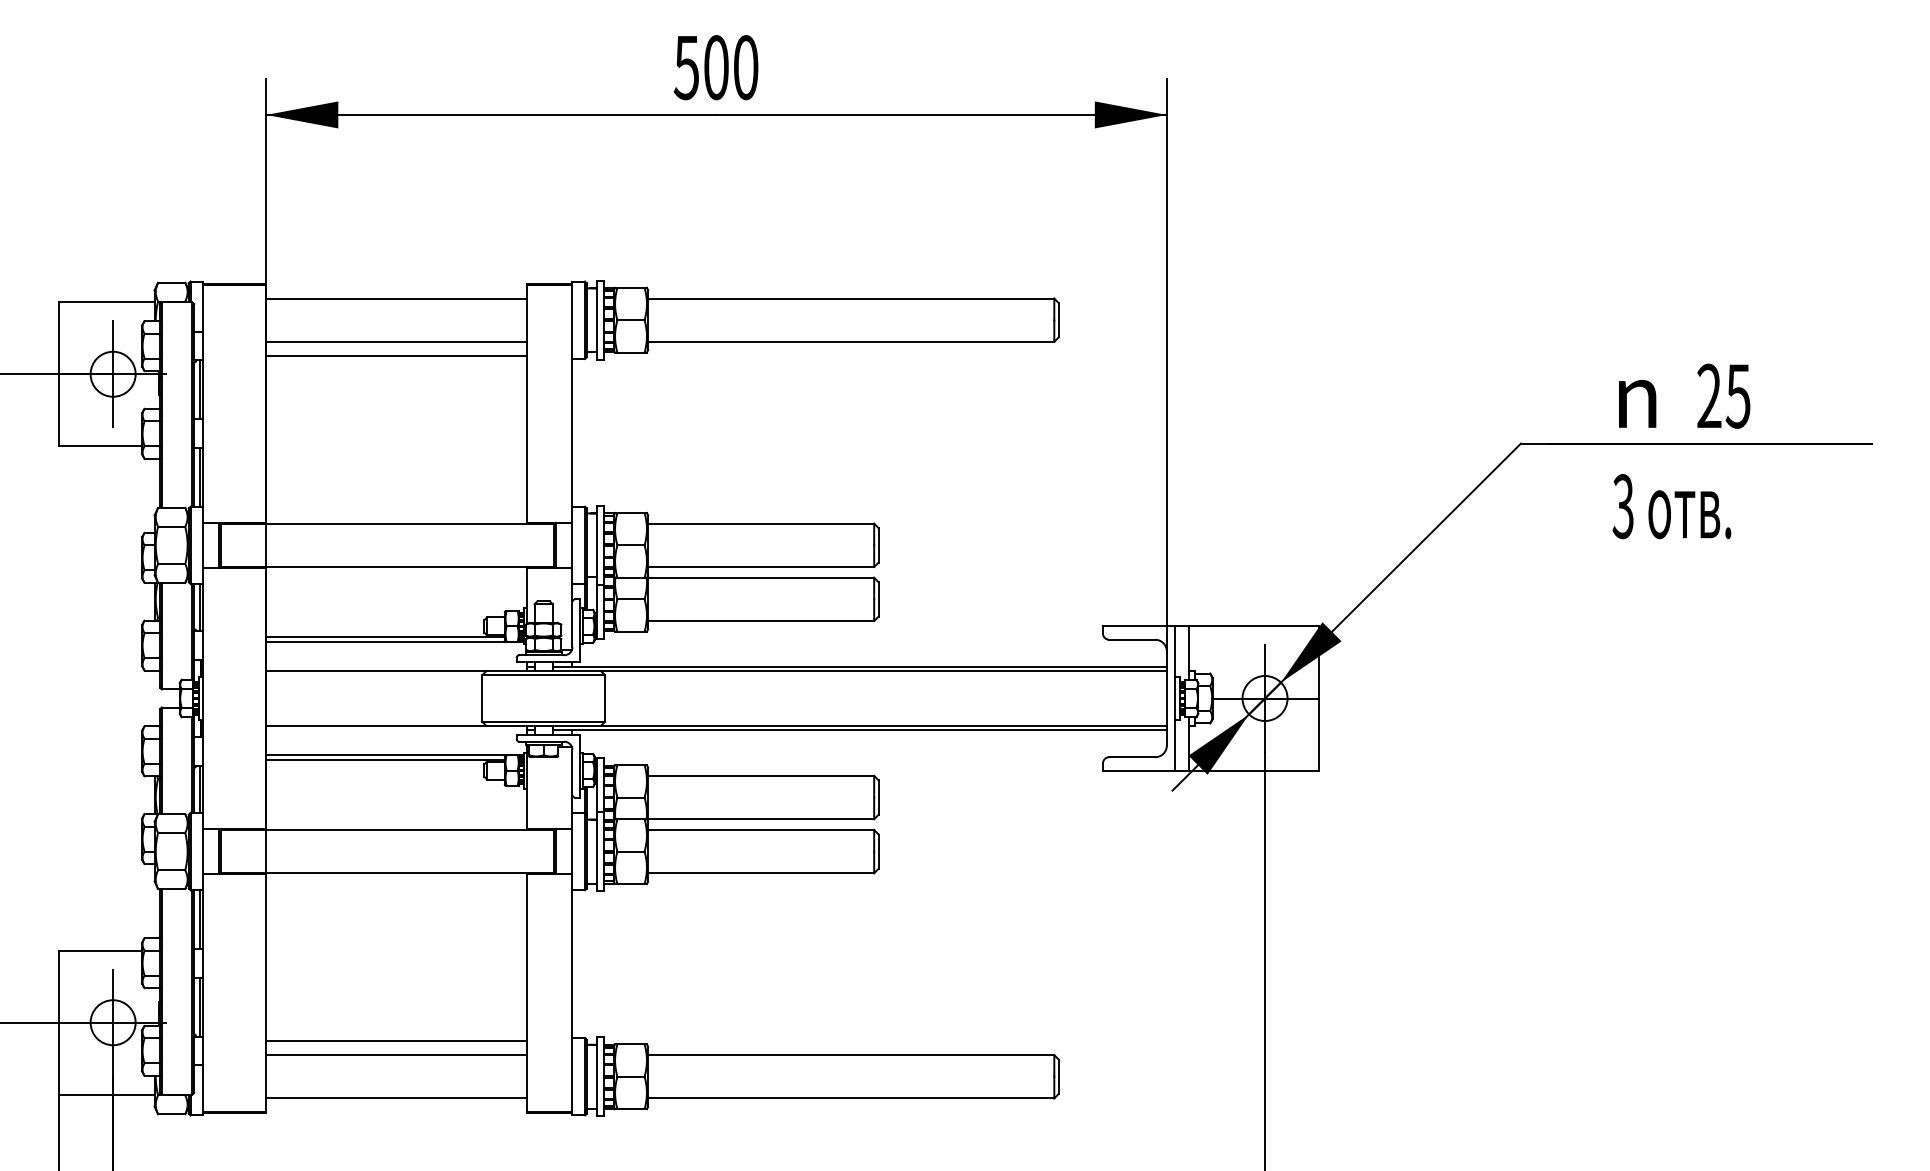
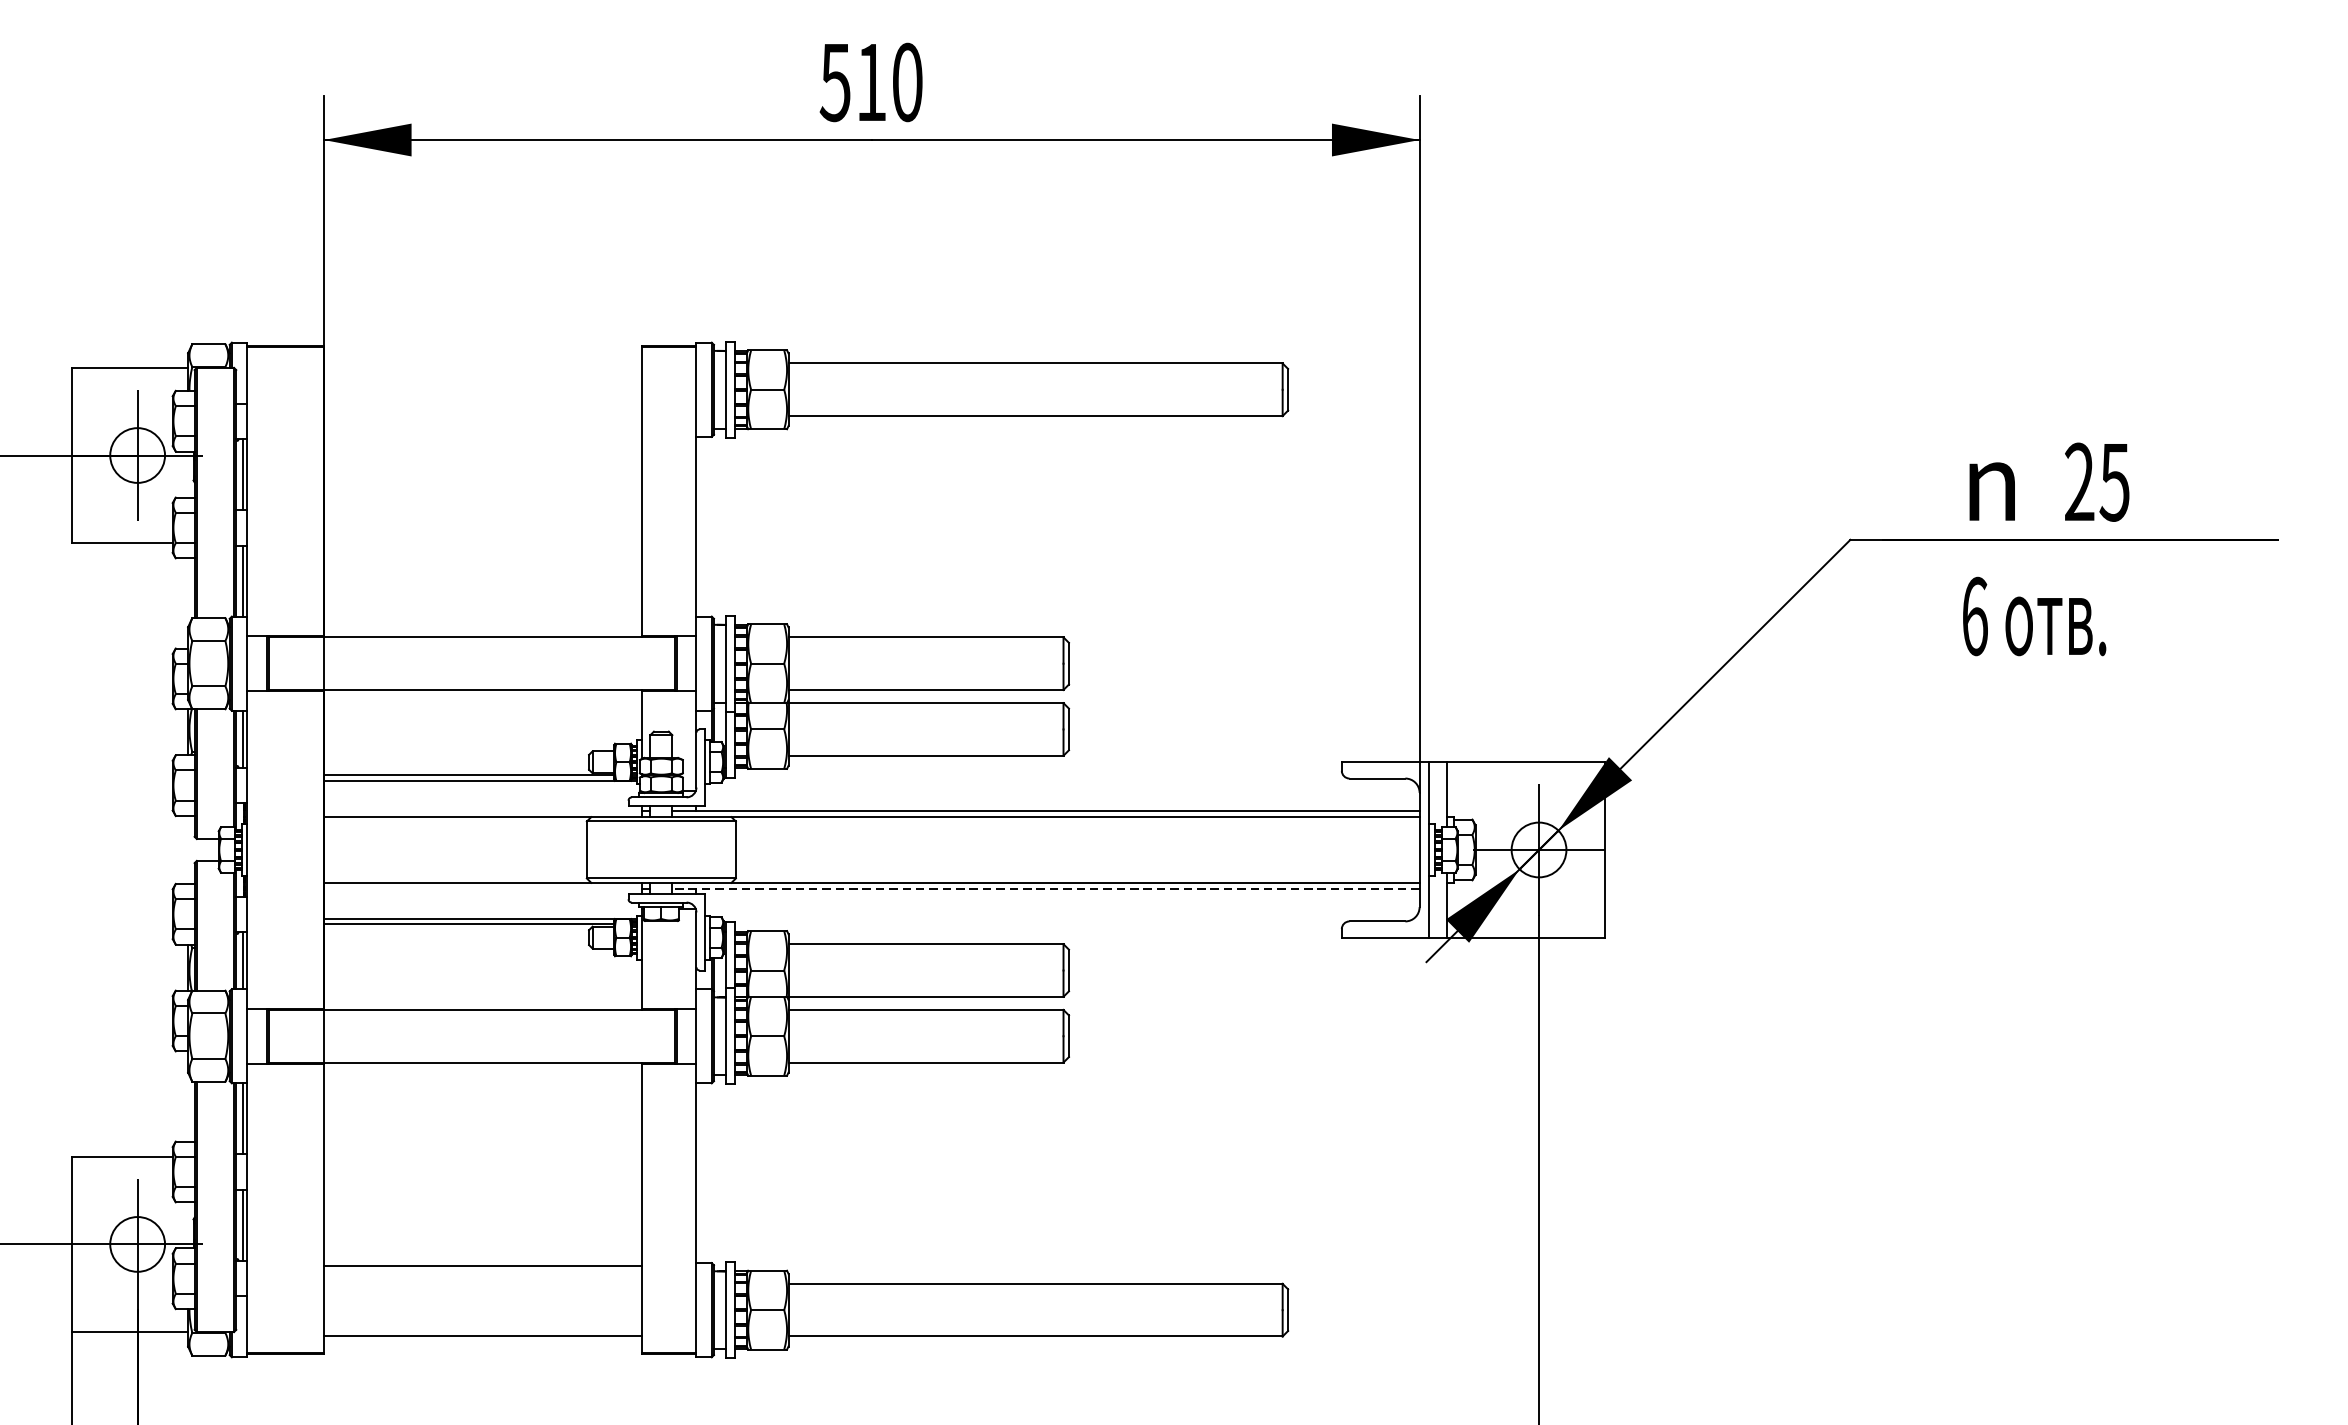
text: (716, 67) -> (871, 82), 500 -> 510
line: (396, 298) -> (482, 363), removed
line: (396, 341) -> (482, 415), removed
line: (396, 356) -> (482, 433), removed
text: (1623, 506) -> (1975, 616), 3 -> 6
line: (859, 730) -> (1045, 888), solid -> dashed
line: (396, 1055) -> (482, 1284), removed

